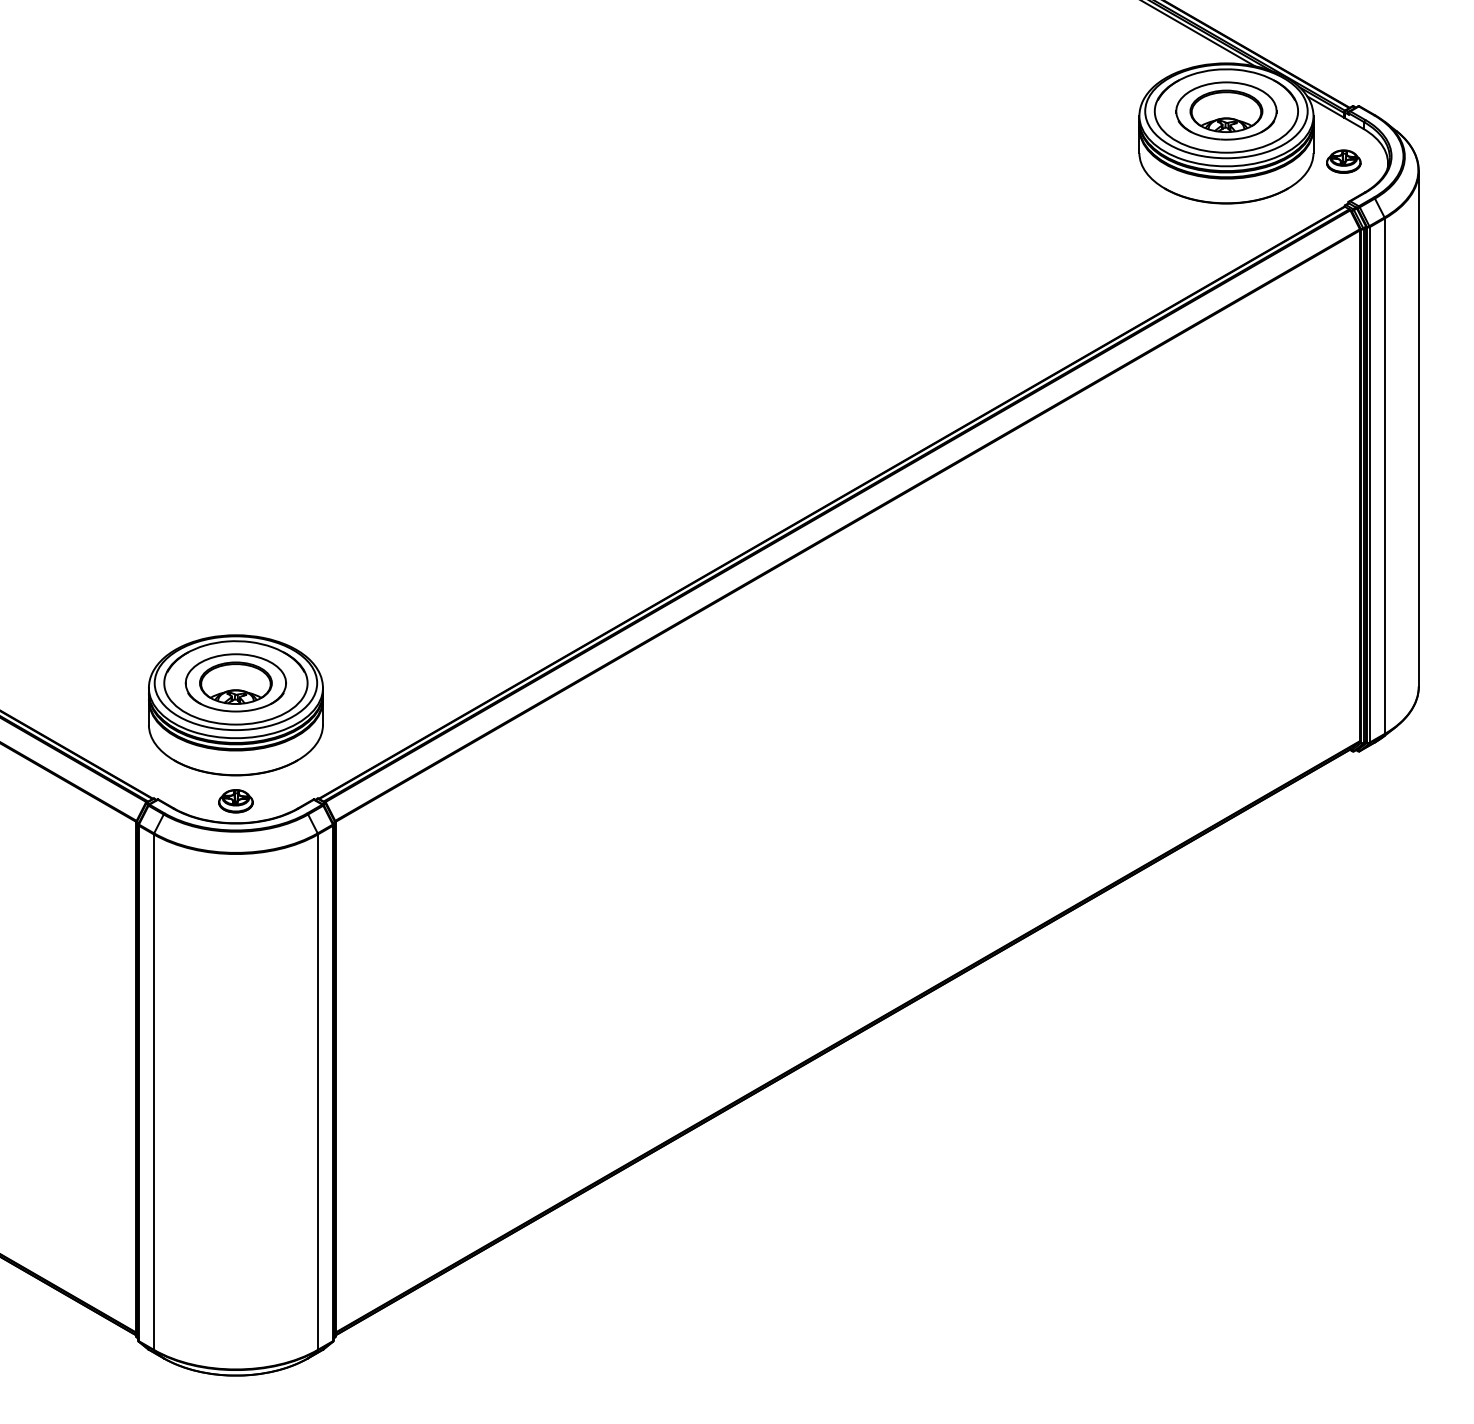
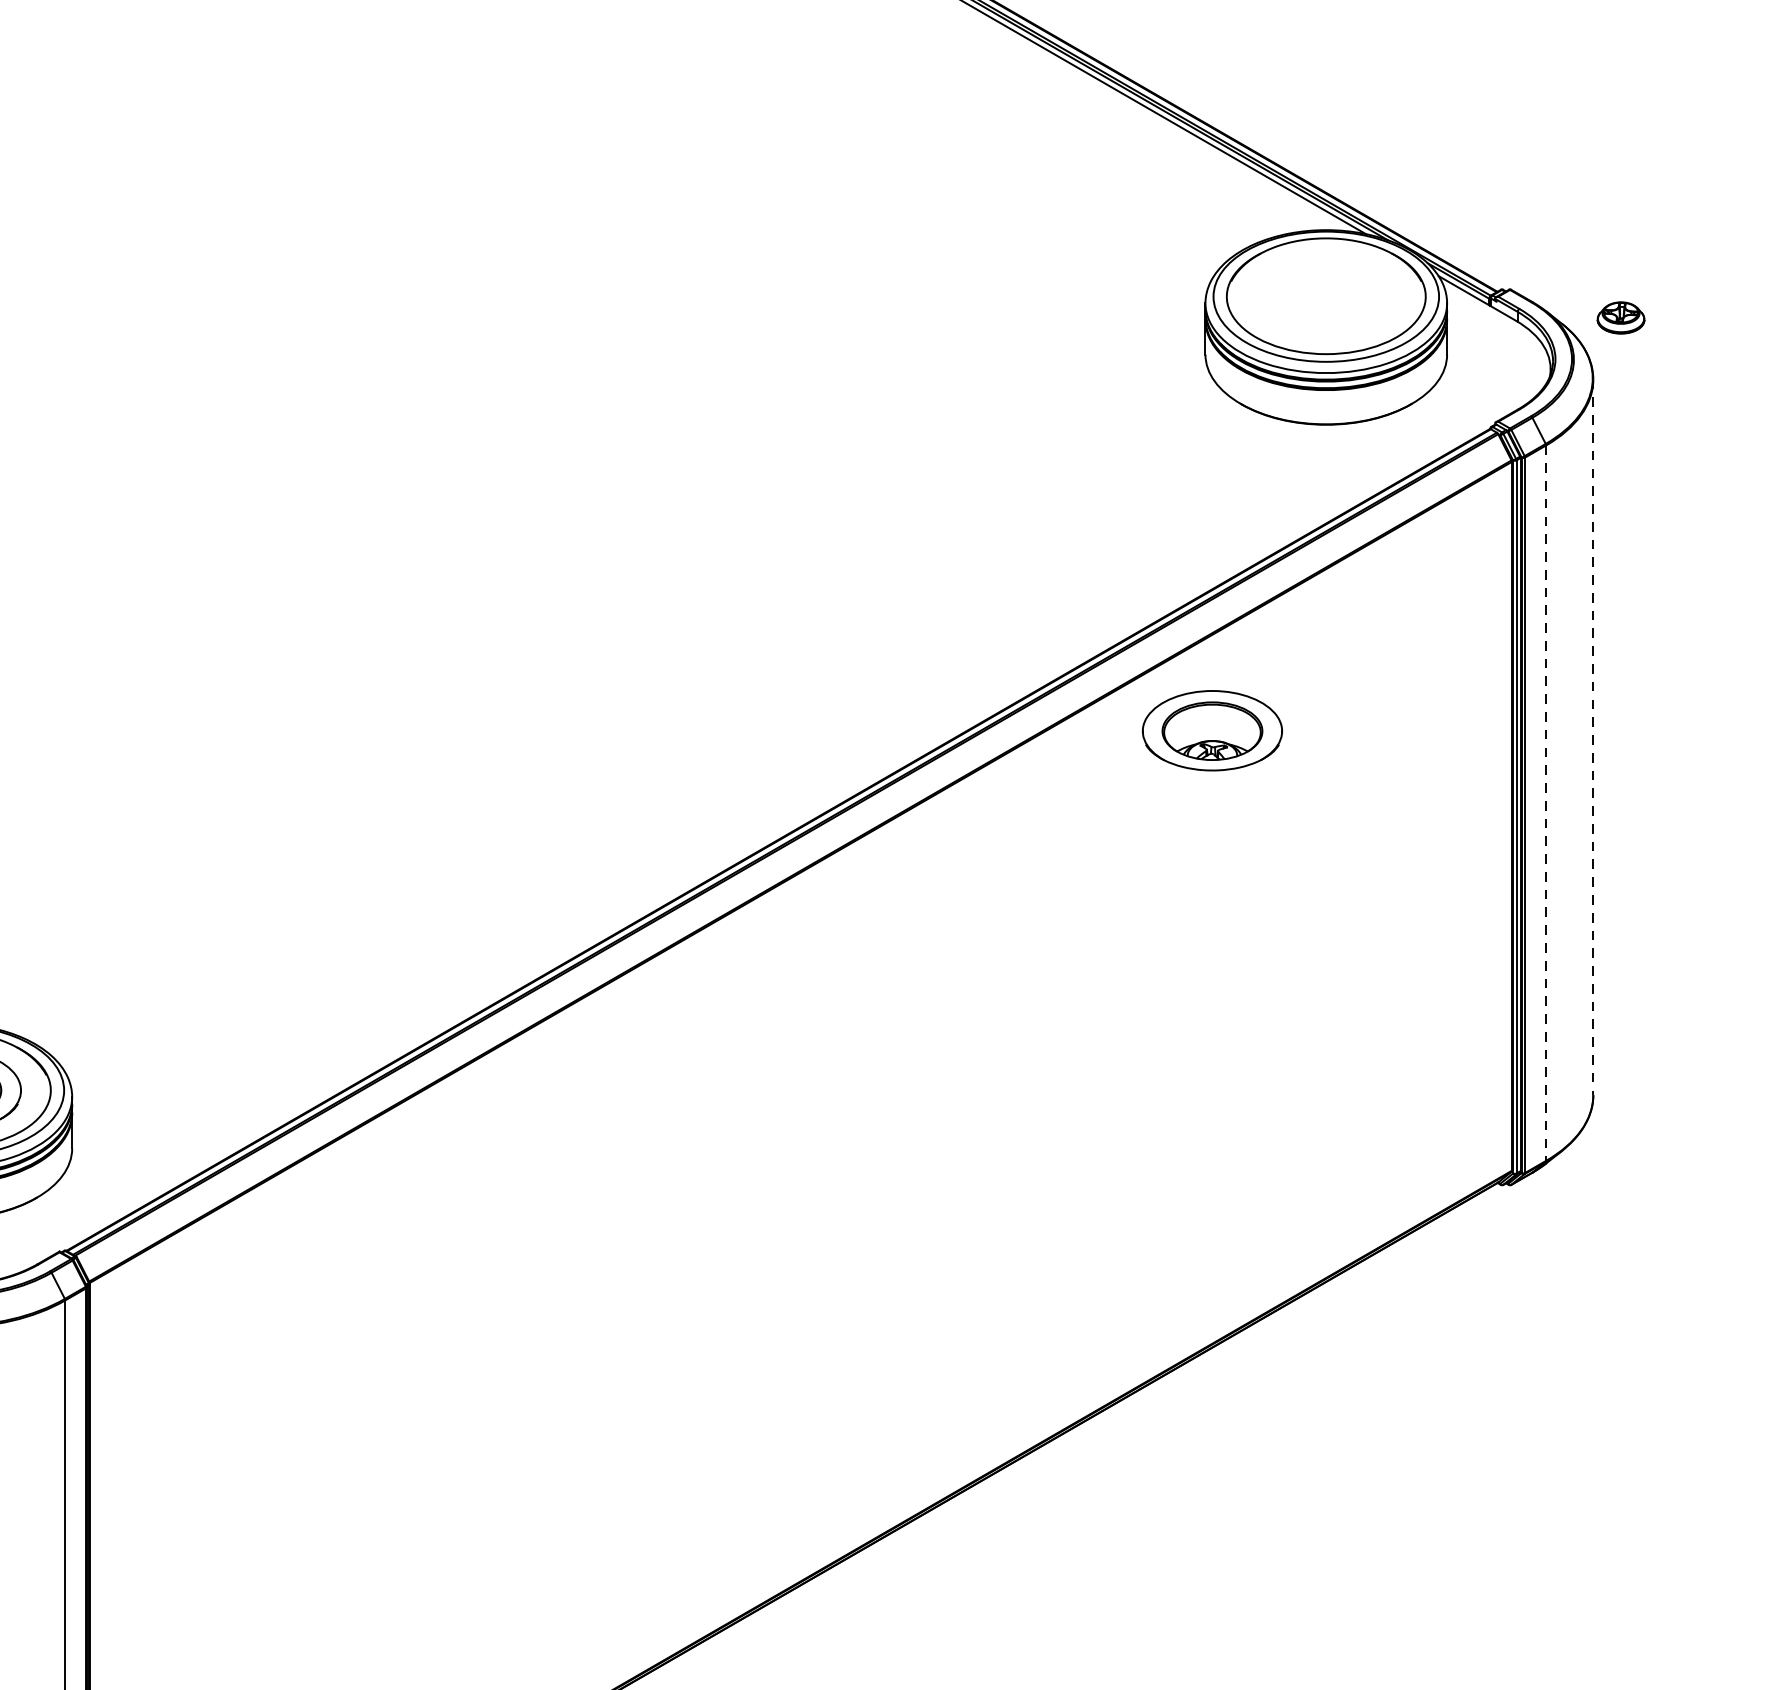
part: (1226, 110) -> (1212, 730), moved
part: (1343, 161) -> (1620, 317), moved
line: (1418, 428) -> (1592, 736), solid -> dashed
line: (1384, 476) -> (1545, 803), solid -> dashed

